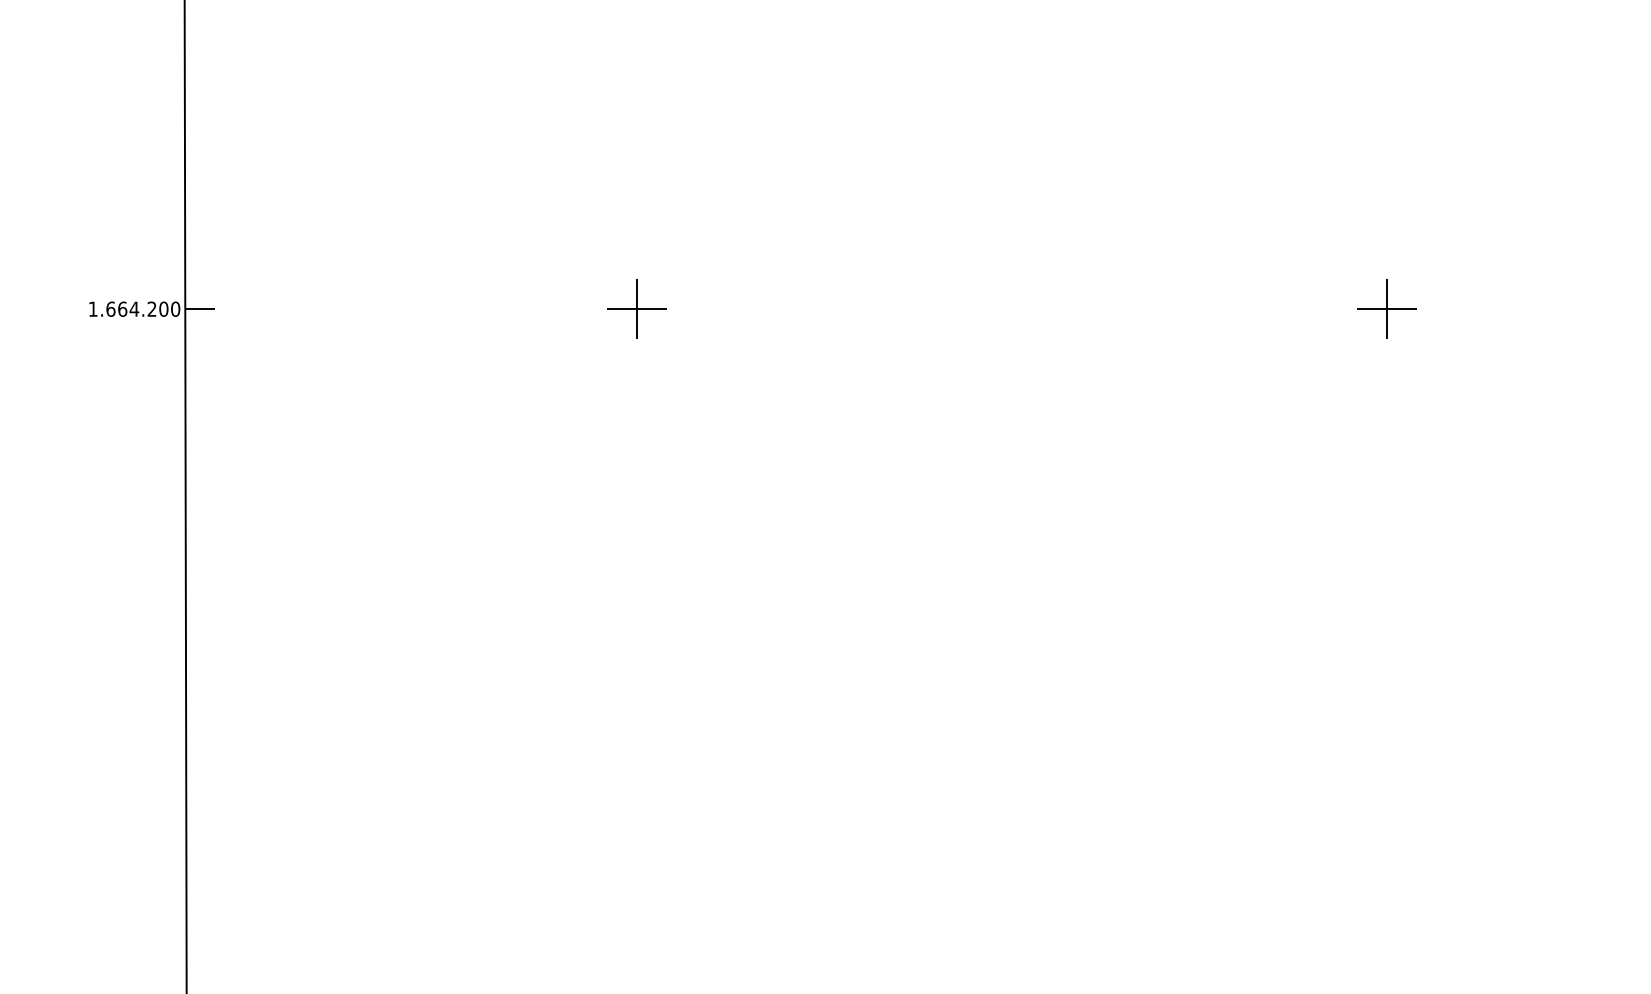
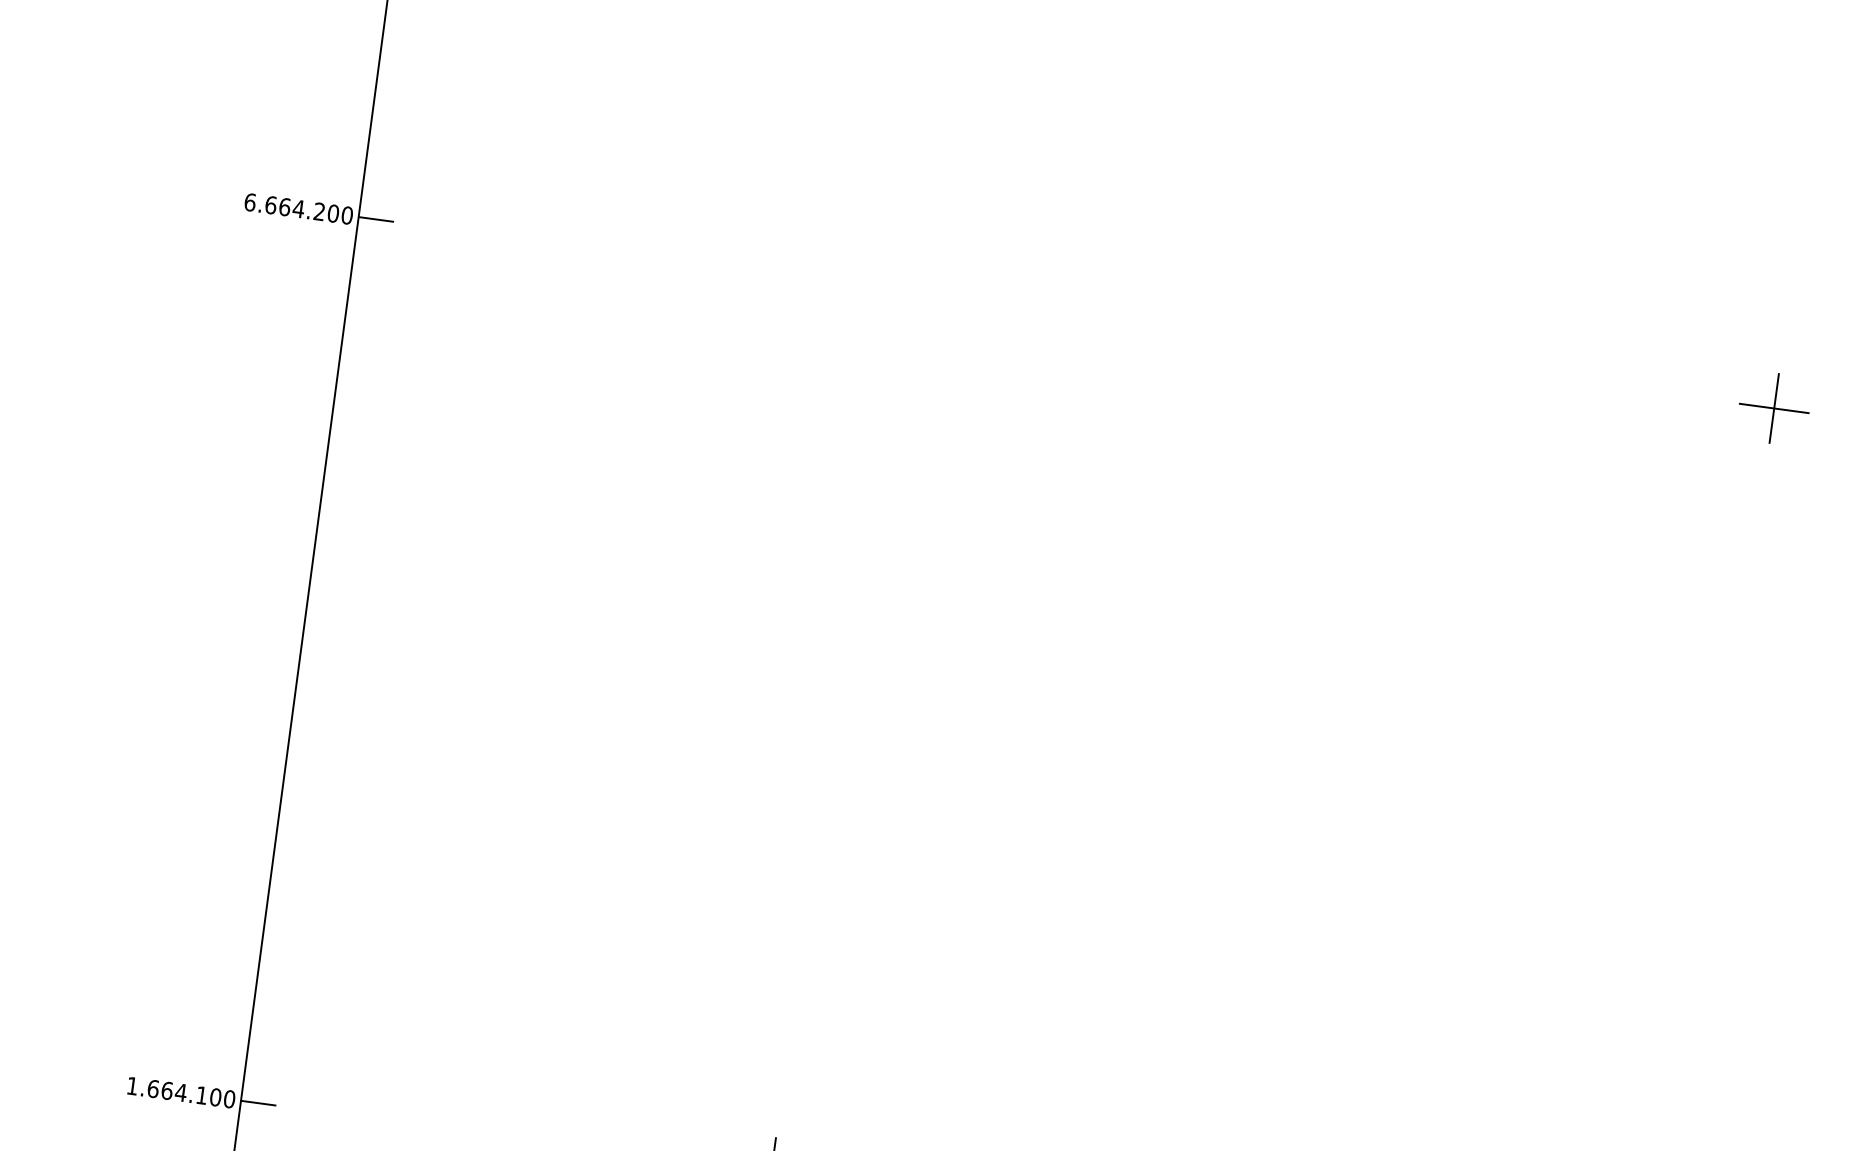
text: (92, 308) -> (249, 201), 1.664.200 -> 6.664.200
part: (636, 308) -> (890, 288), removed

